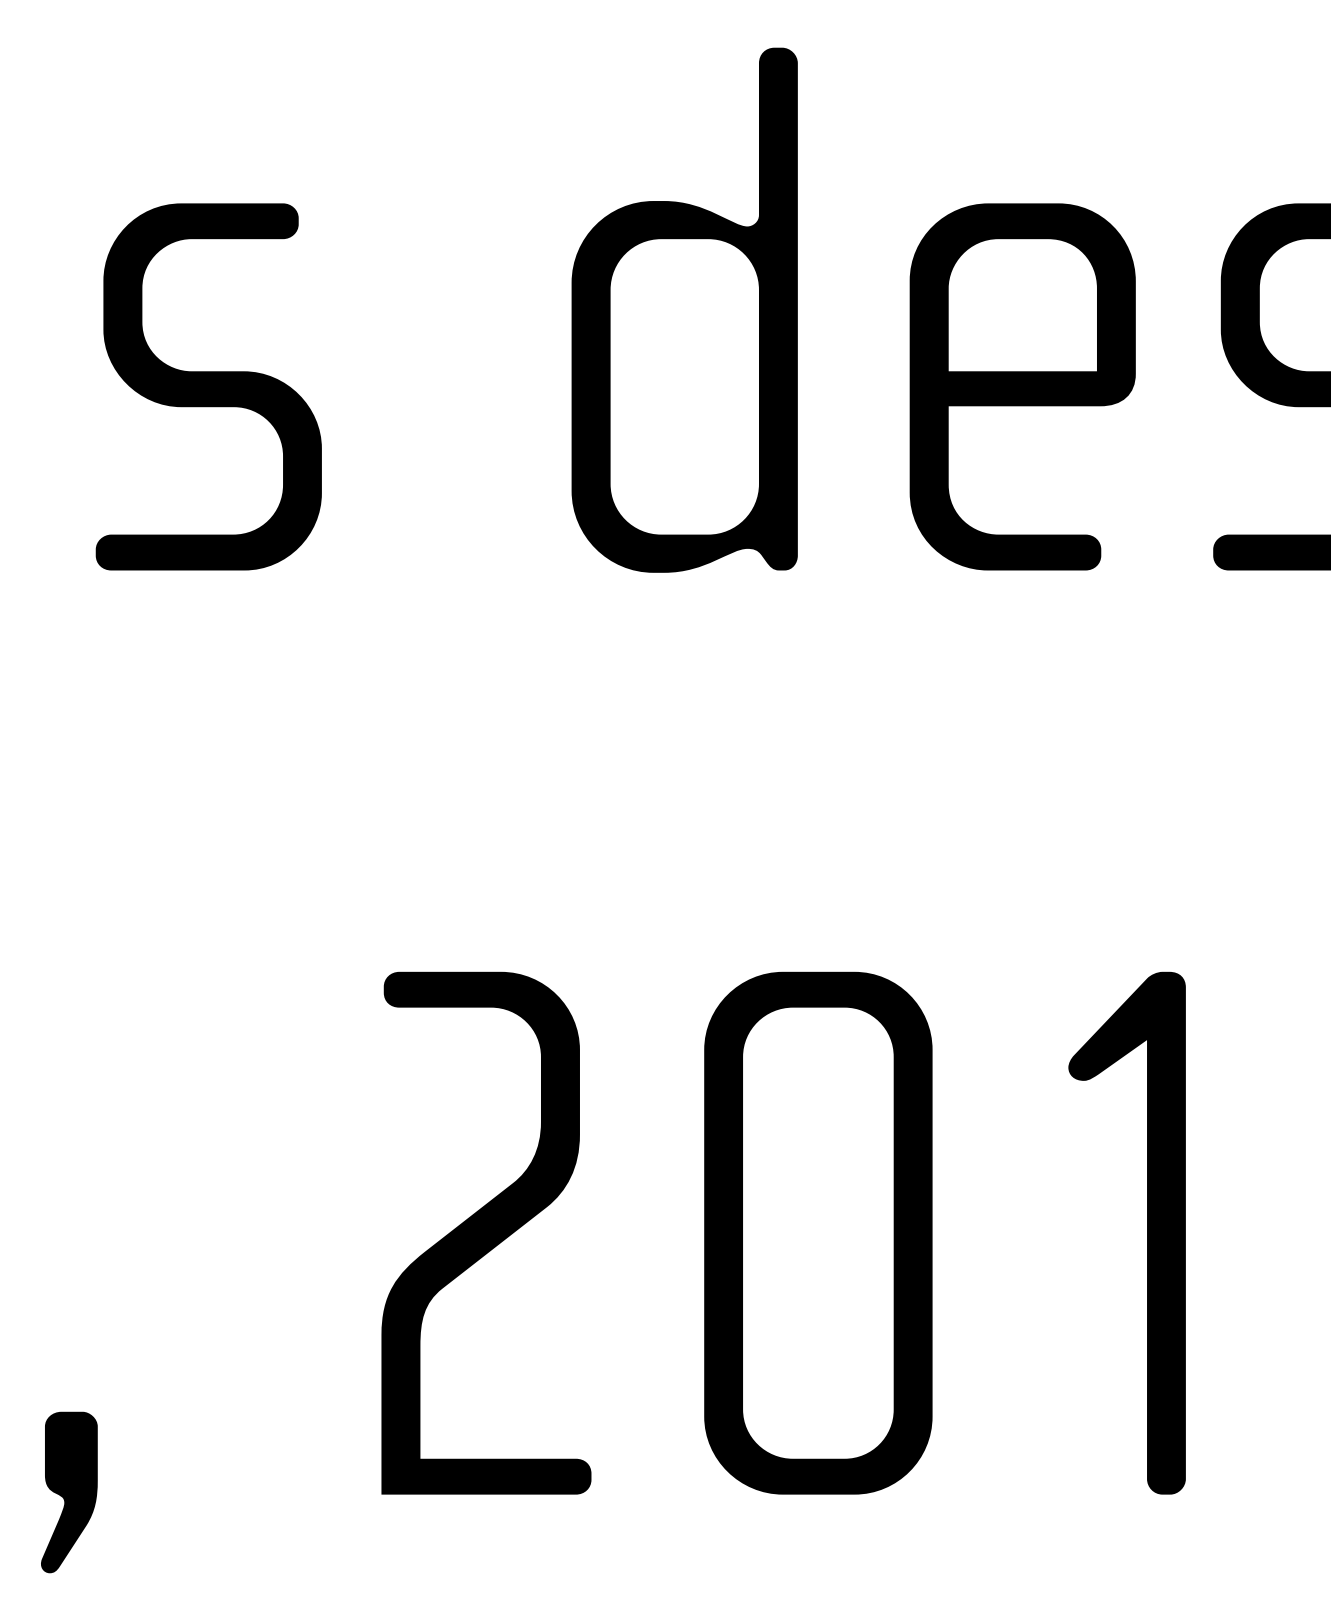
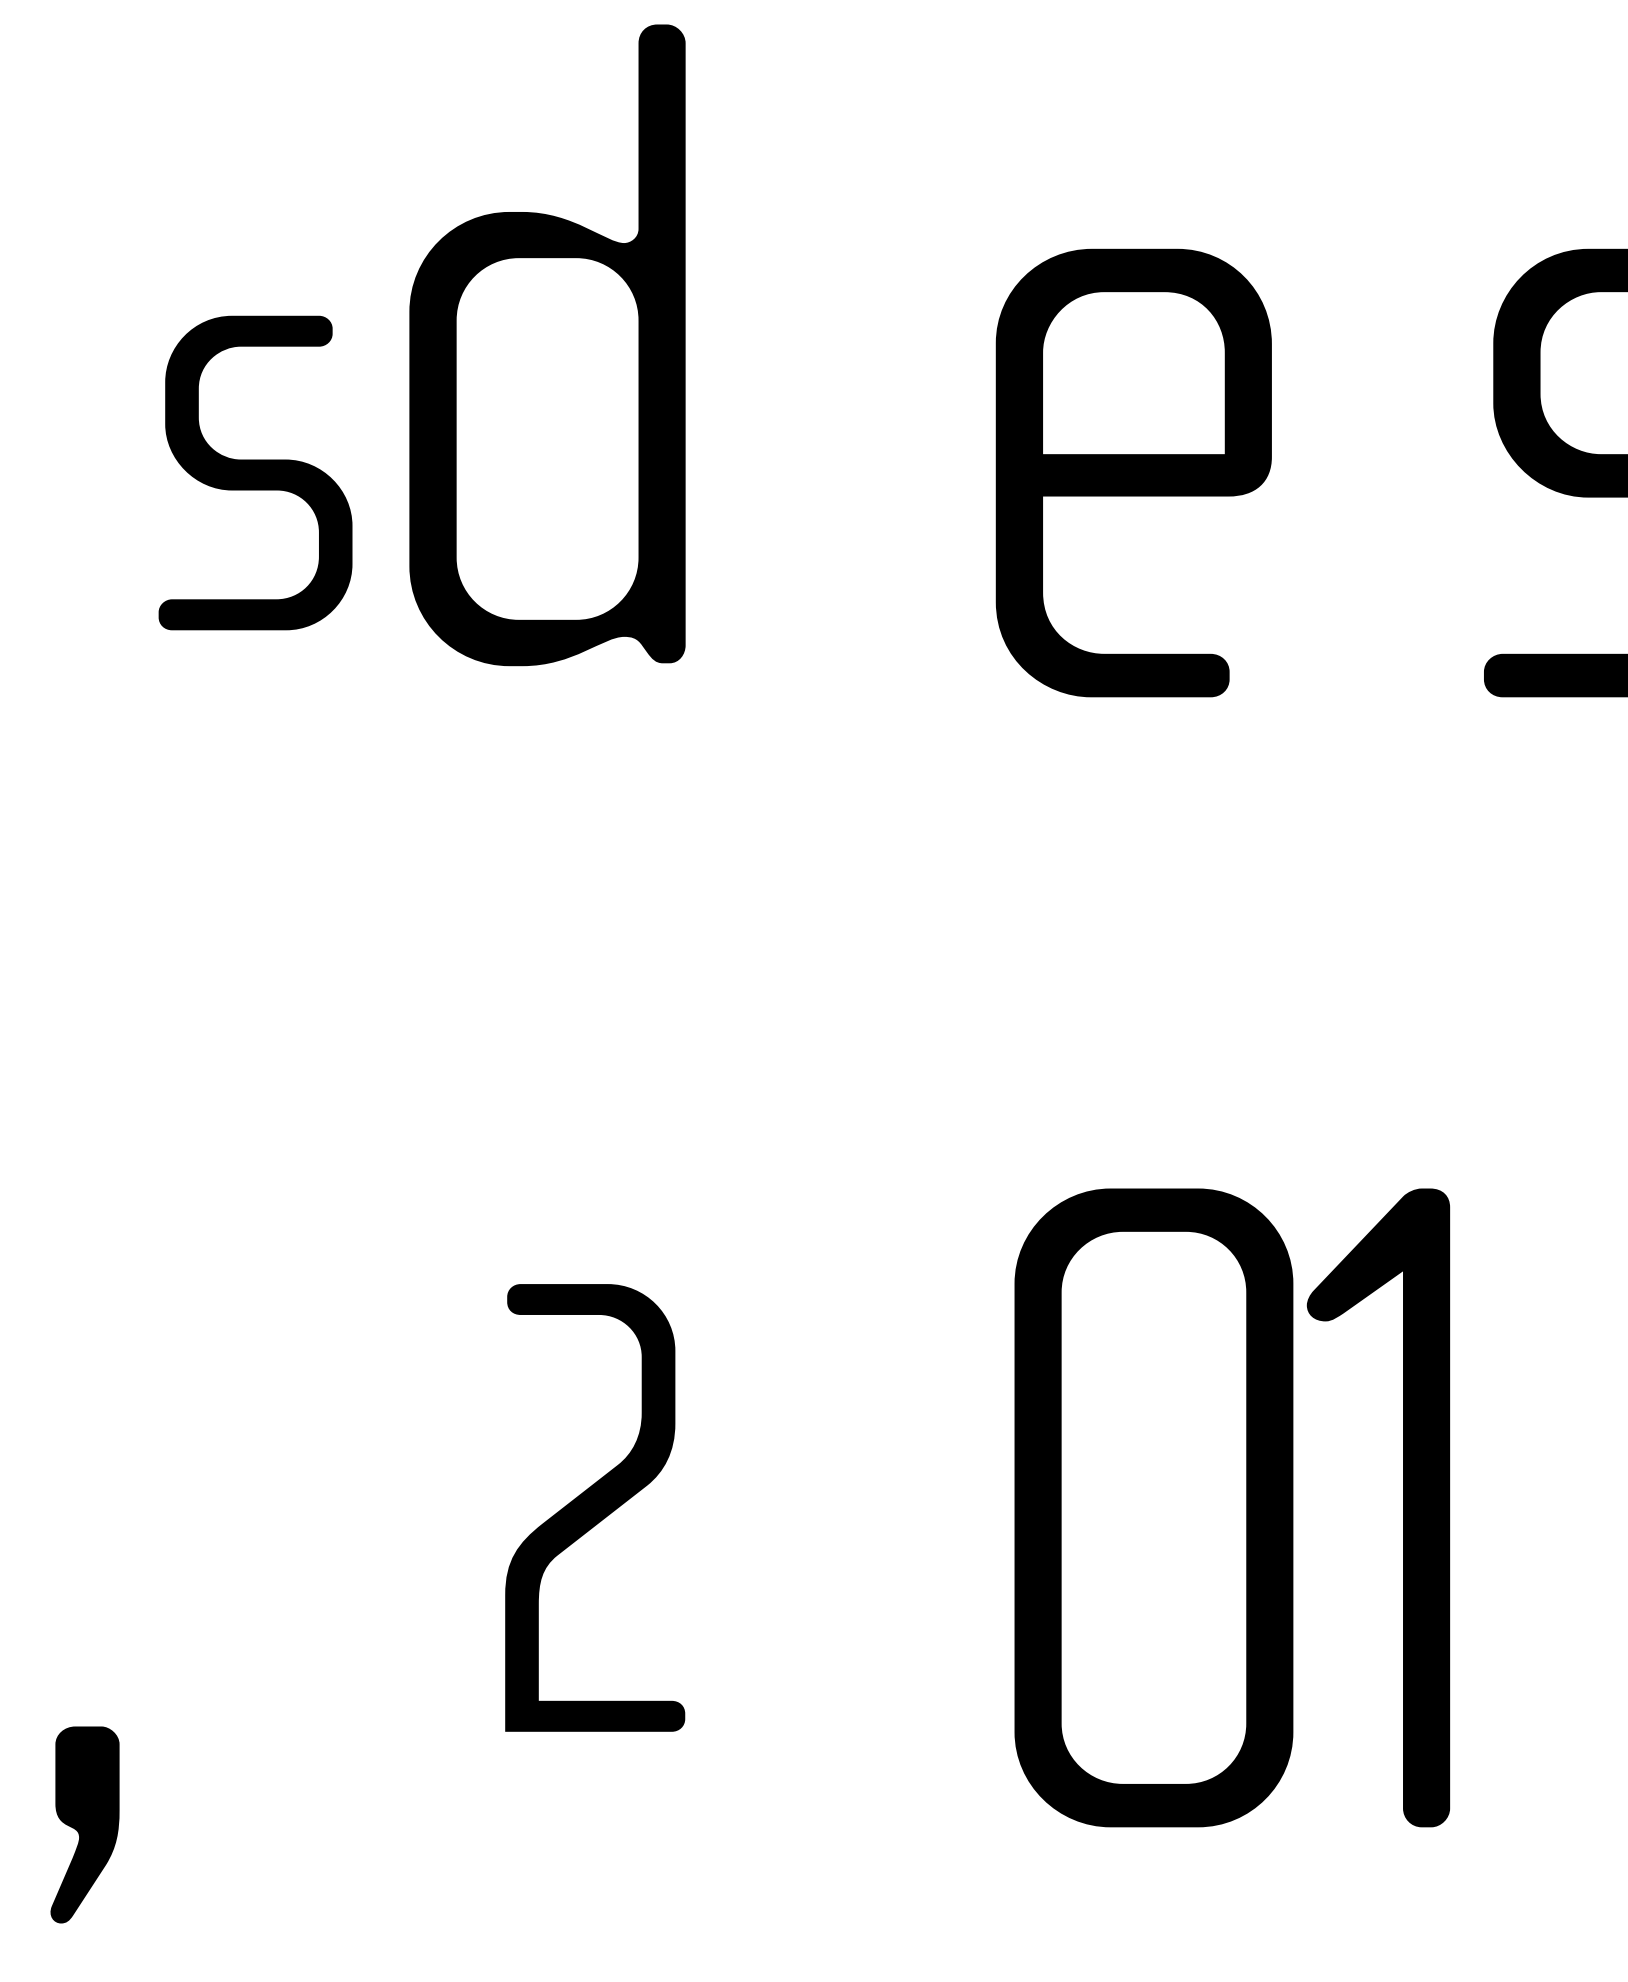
part: (684, 310) -> (547, 345), moved
part: (208, 386) -> (255, 472), size x0.7
part: (1022, 386) -> (1133, 472), moved
part: (486, 1232) -> (595, 1507), size x0.7
part: (818, 1232) -> (1153, 1507), moved

